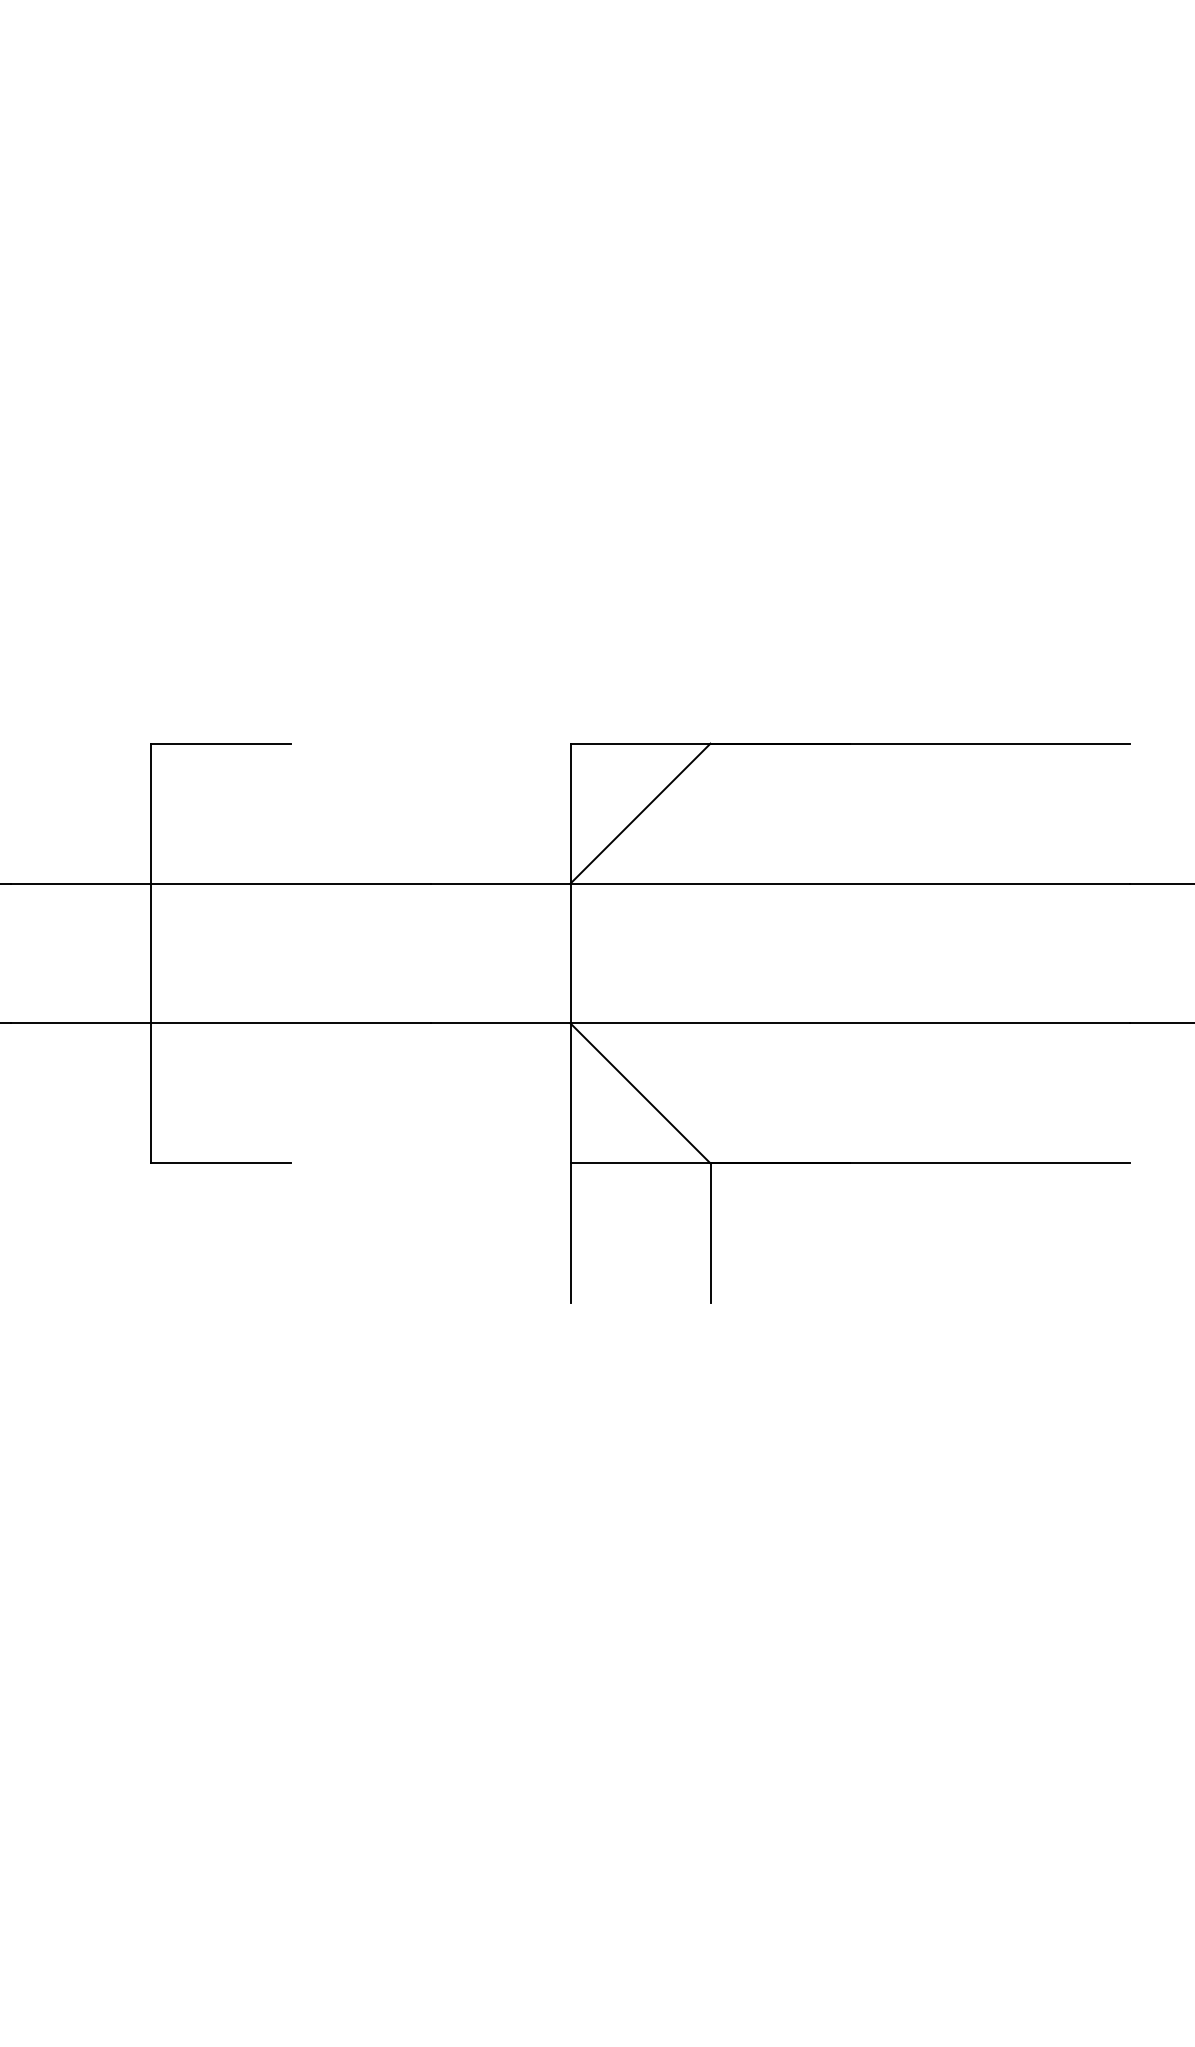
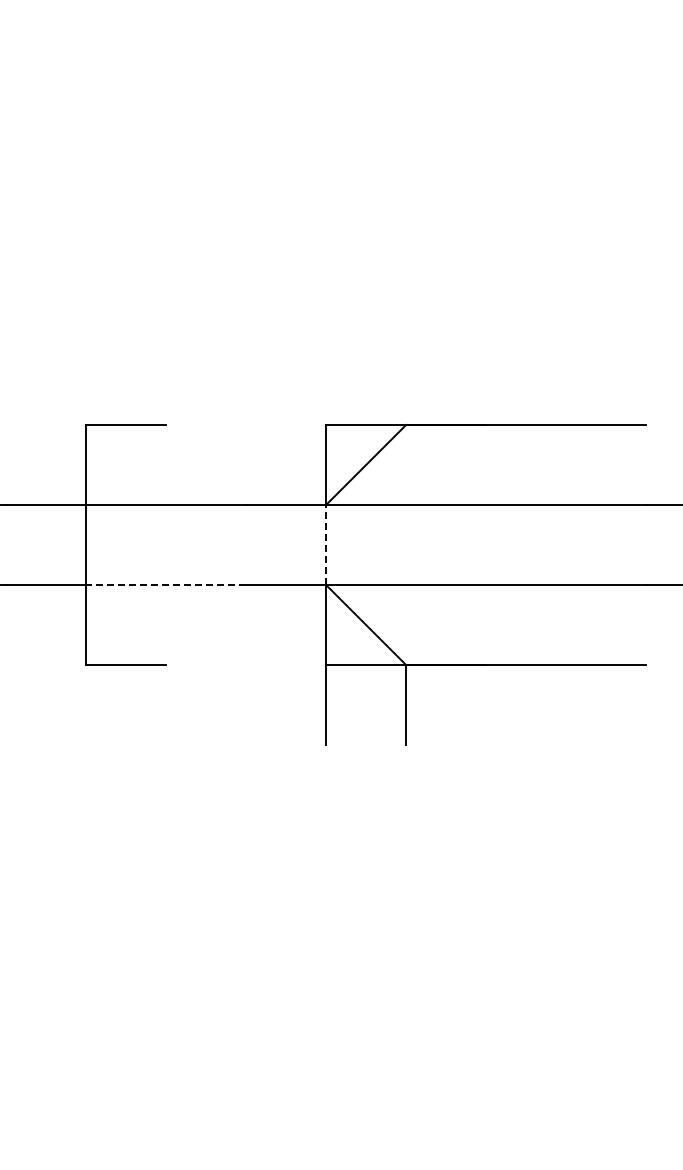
line: (571, 954) -> (326, 545), solid -> dashed
line: (291, 1022) -> (166, 584), solid -> dashed

